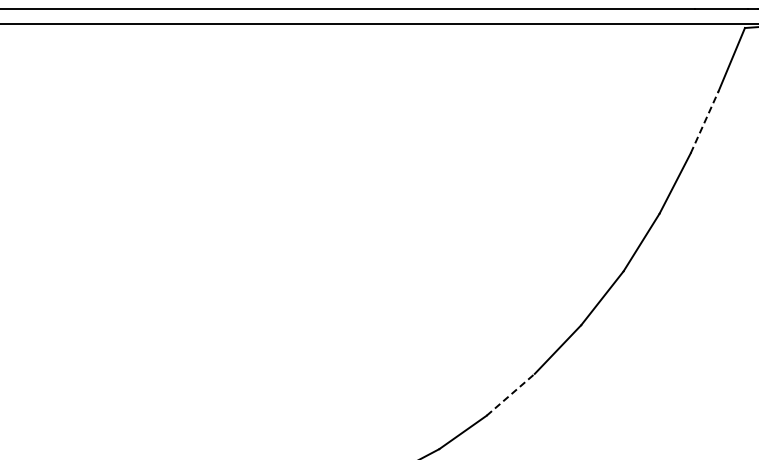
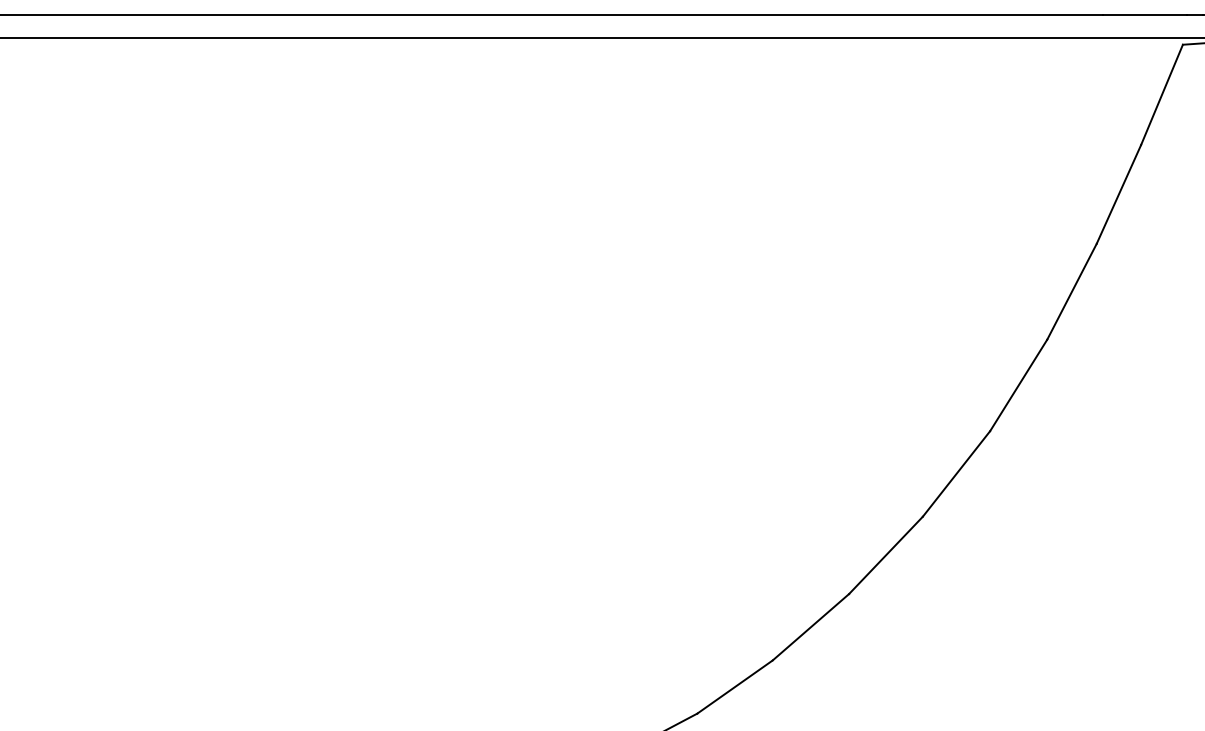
line: (704, 121) -> (1118, 193), dashed -> solid
line: (510, 394) -> (810, 626), dashed -> solid

